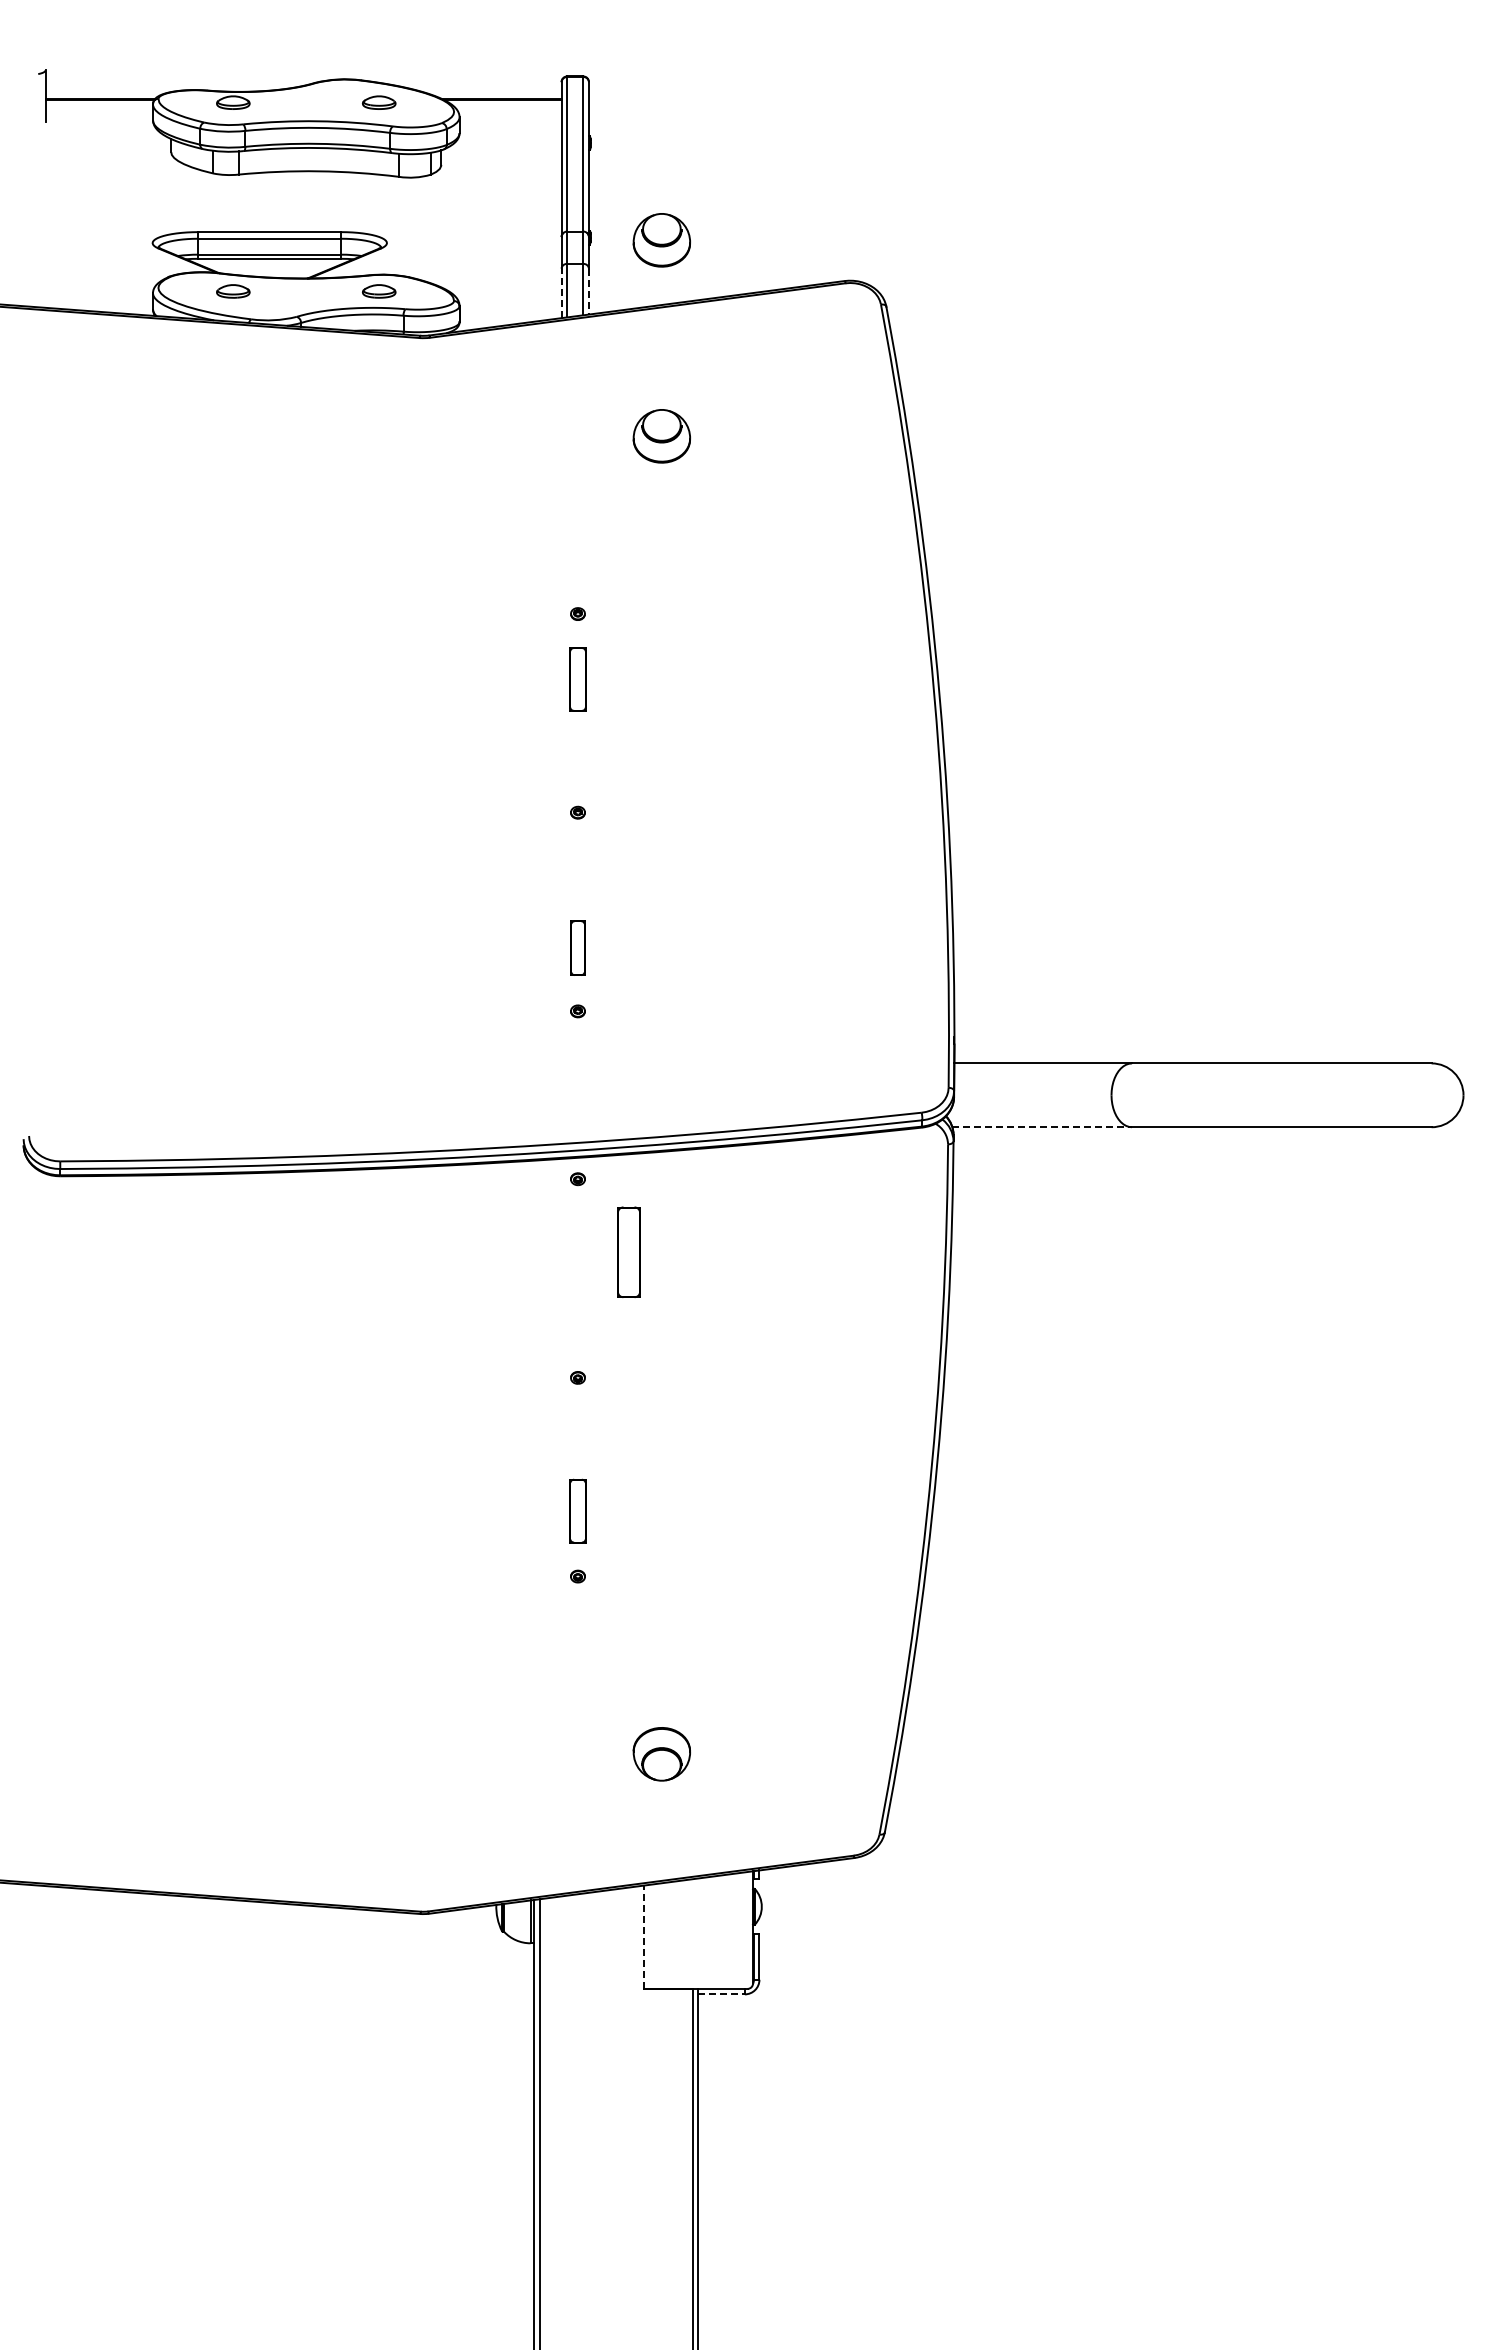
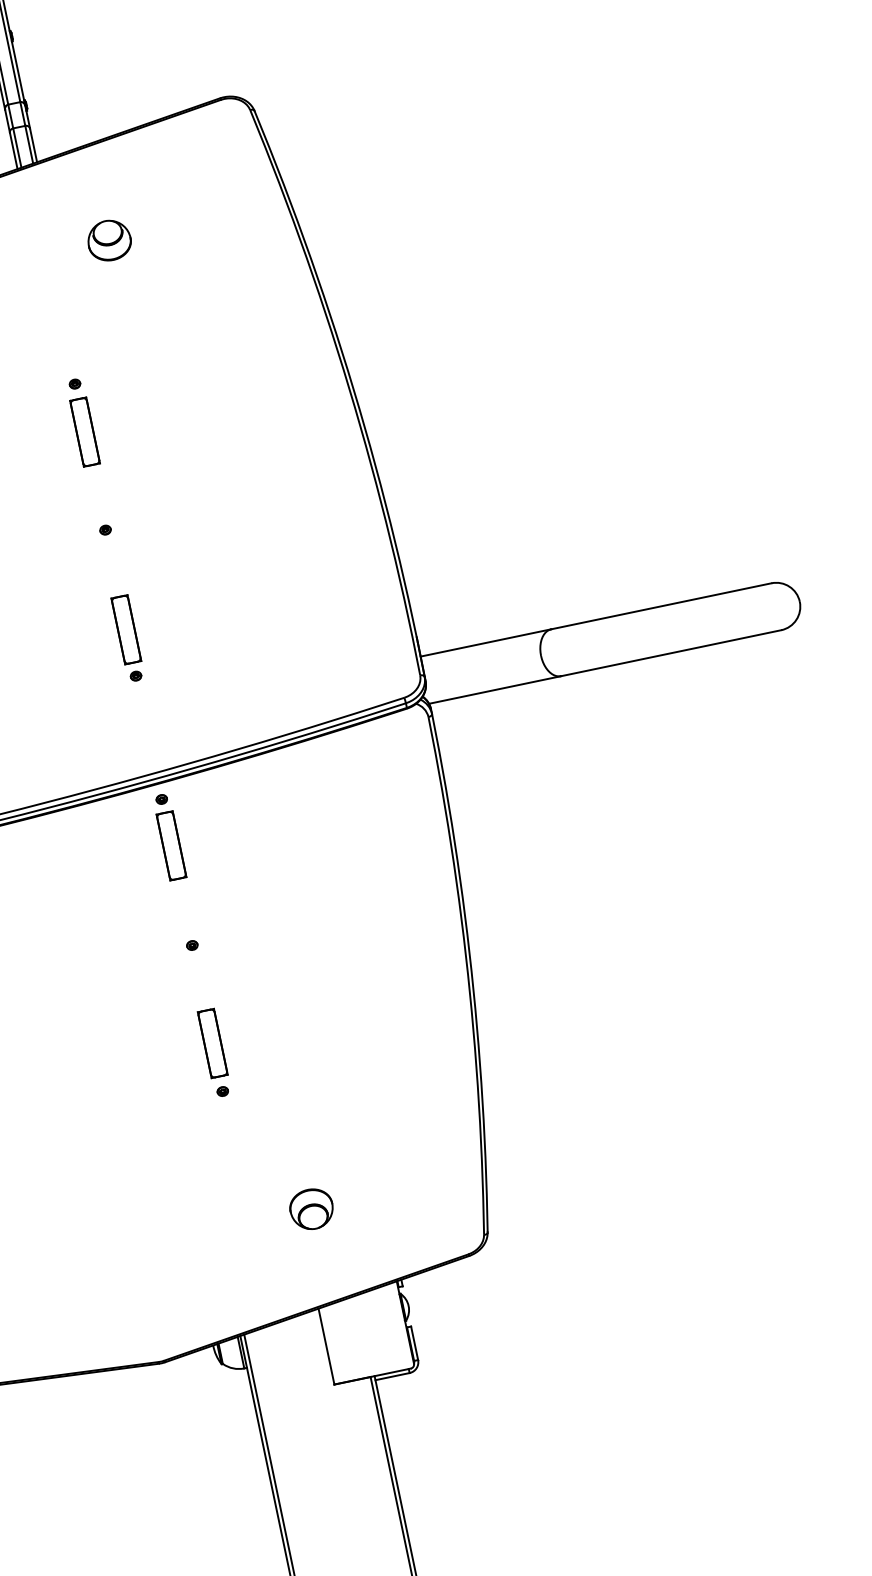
part: (661, 240) -> (79, 96), removed
line: (588, 291) -> (33, 145), dashed -> solid
line: (561, 293) -> (13, 151), dashed -> solid
part: (577, 679) -> (84, 432), size x1.43
part: (577, 947) -> (125, 629), size x1.67
line: (1042, 1127) -> (495, 690), dashed -> solid
part: (628, 1251) -> (171, 845), moved
part: (577, 1510) -> (212, 1043), size x1.43
line: (643, 1937) -> (326, 1346), dashed -> solid
line: (722, 1994) -> (393, 1376), dashed -> solid

